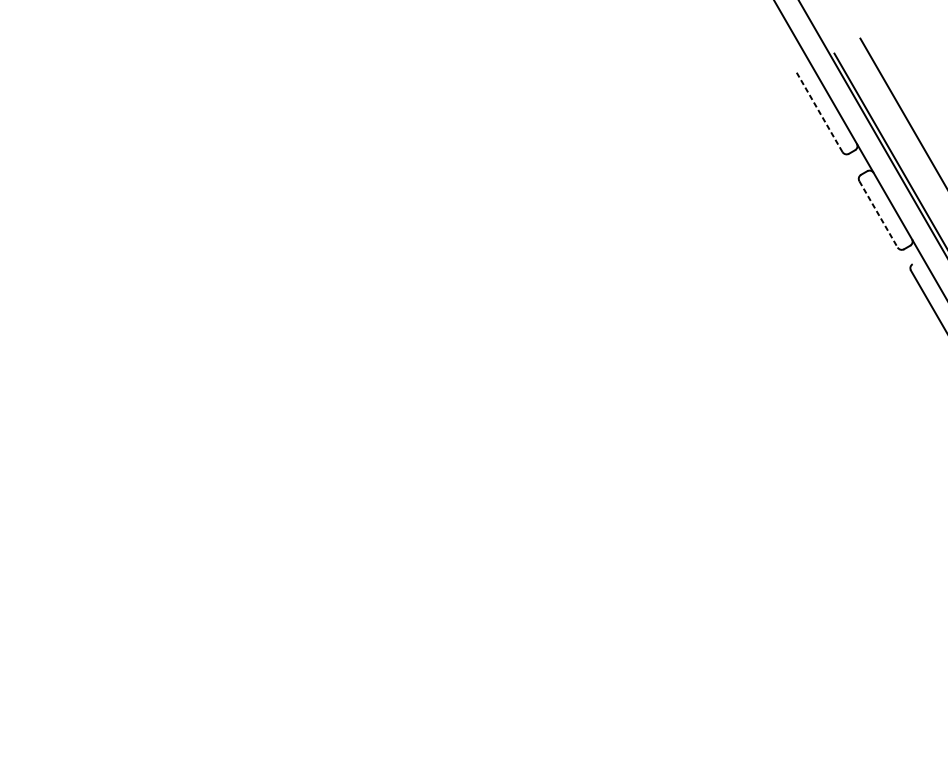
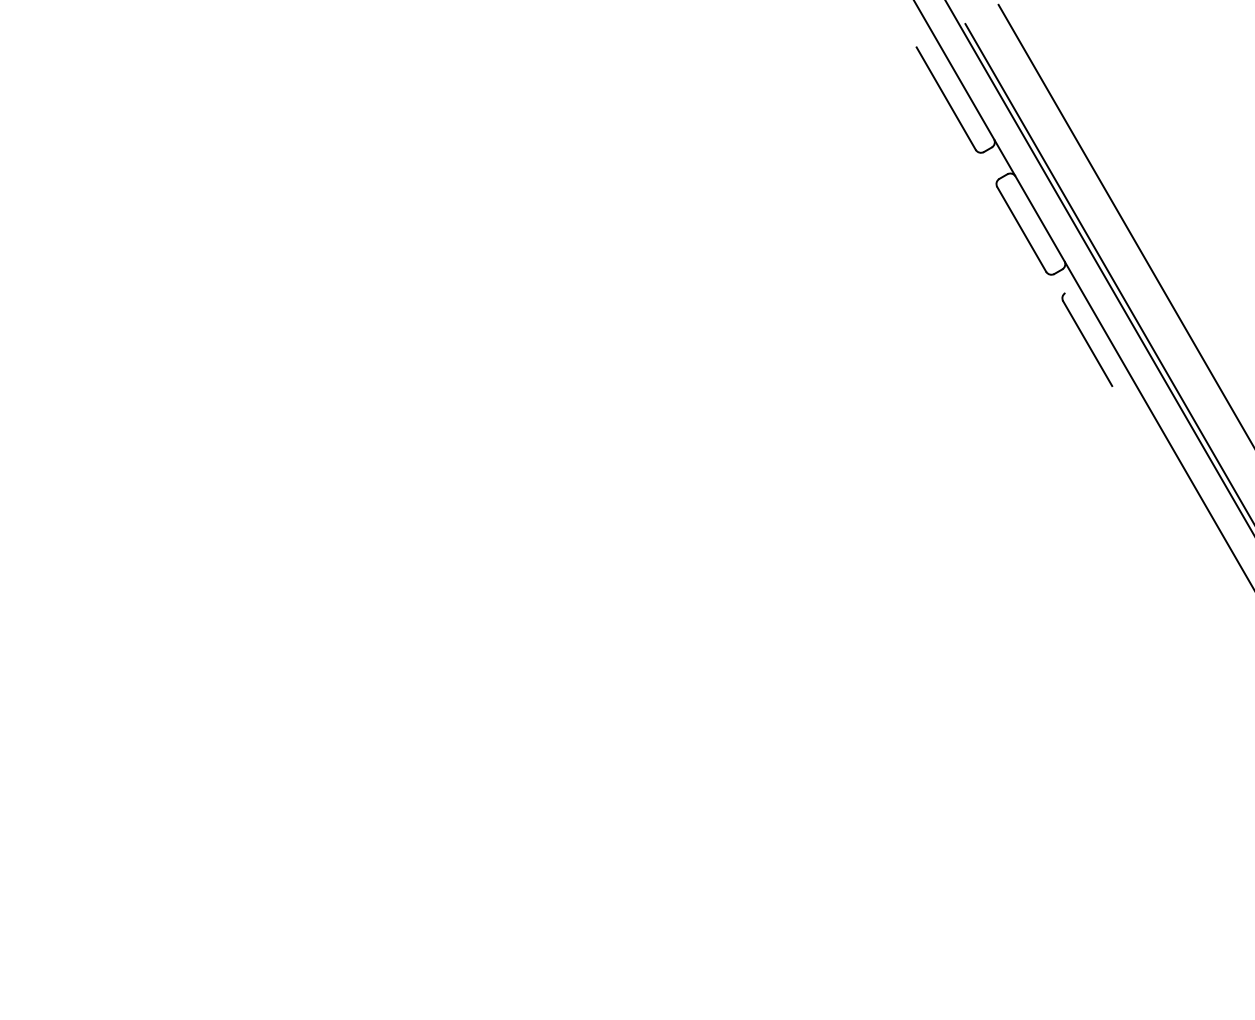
line: (818, 111) -> (945, 98), dashed -> solid
line: (878, 214) -> (1021, 229), dashed -> solid

